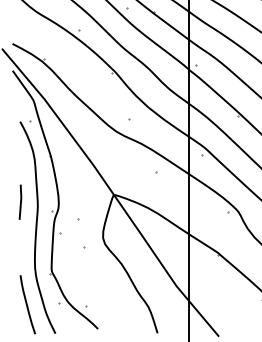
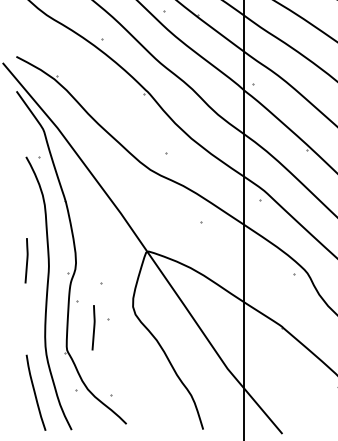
curve: (72, 253) -> (93, 326), added

